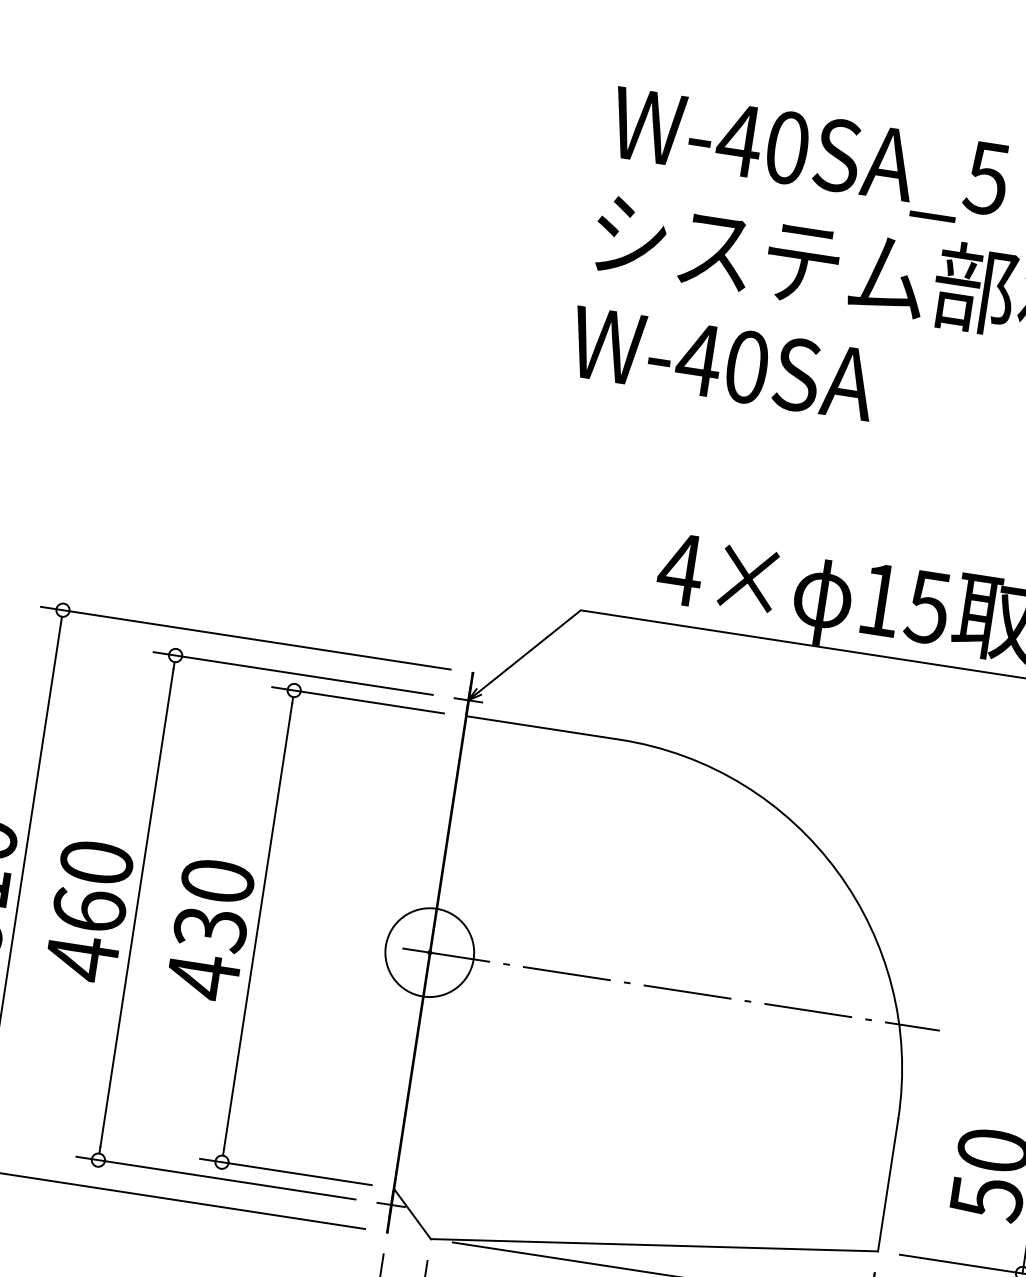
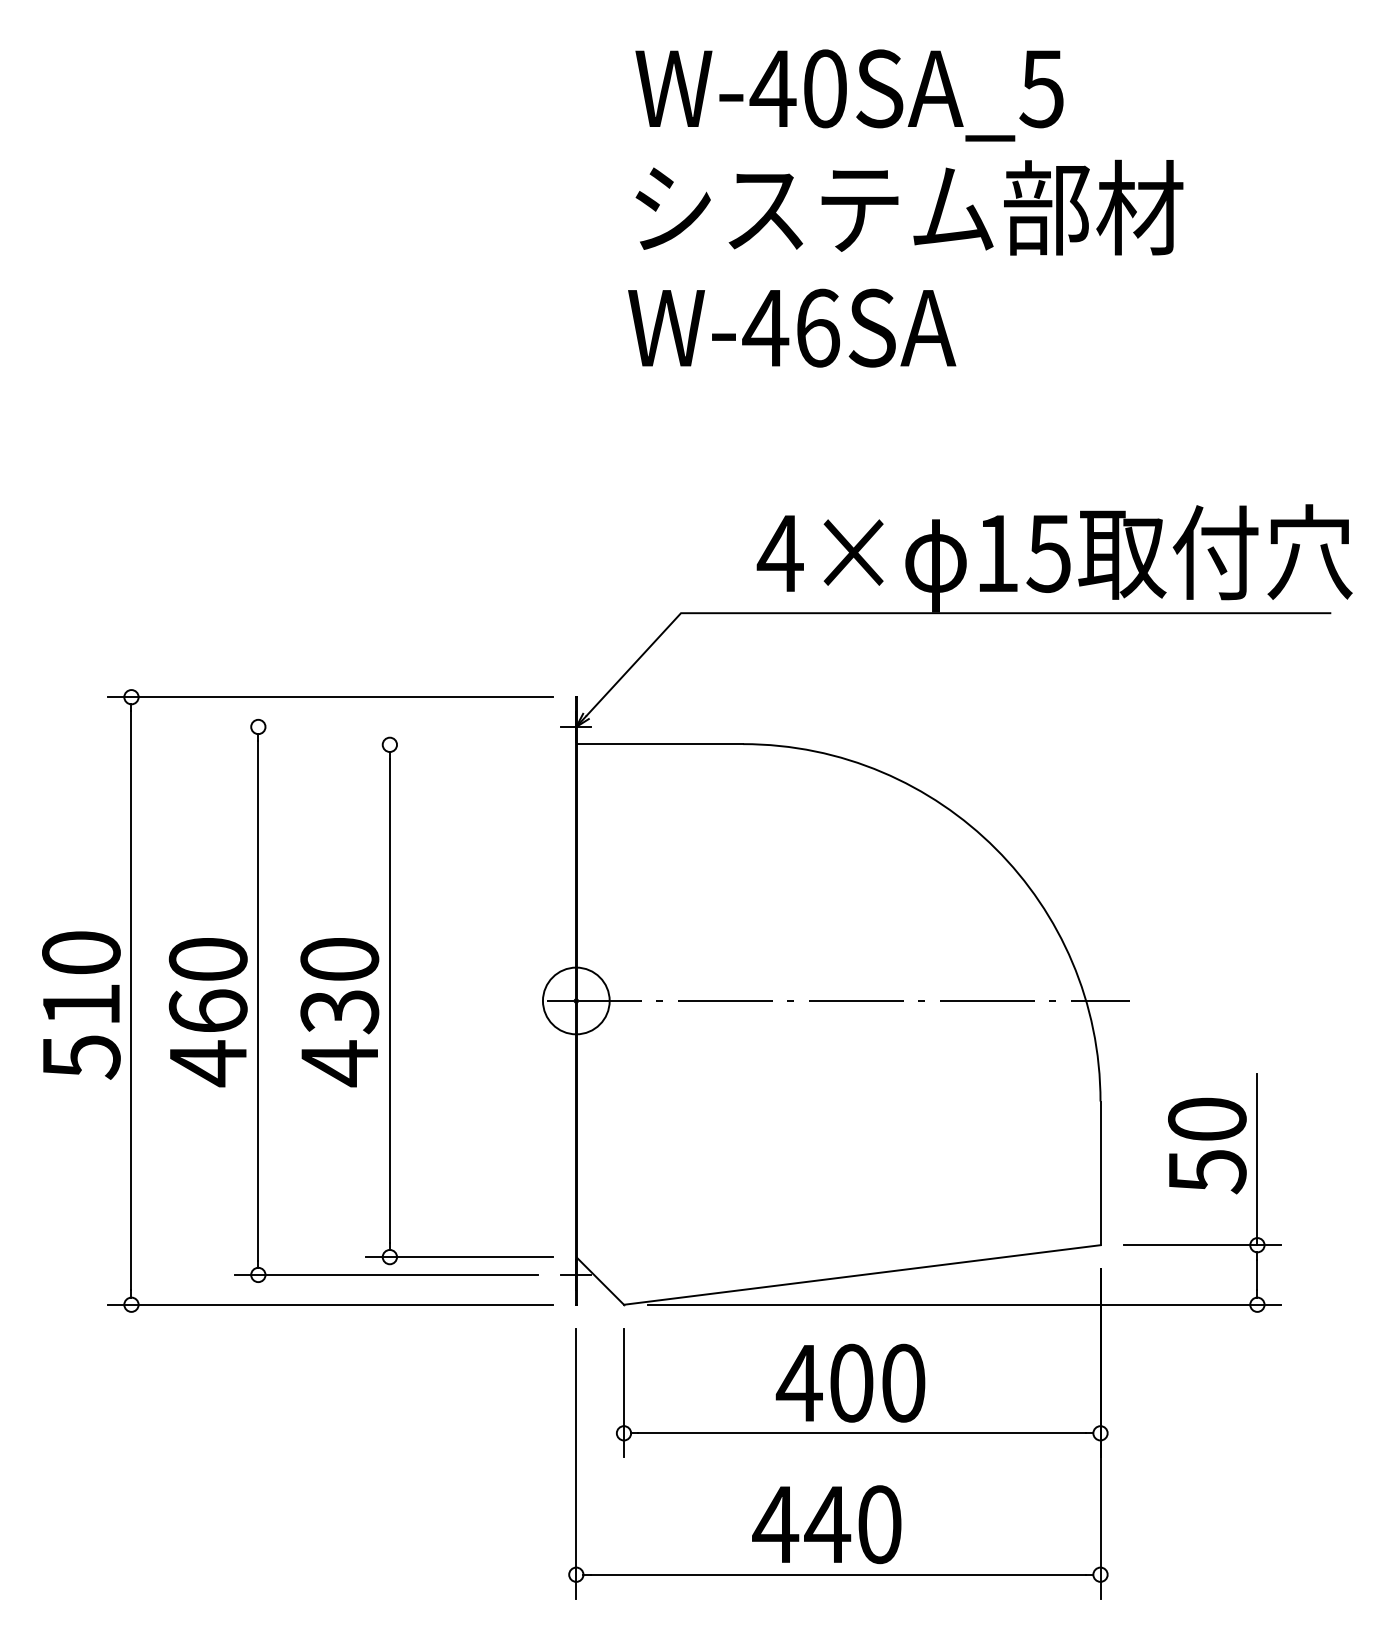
text: (747, 366) -> (818, 327), W-40SA -> W-46SA
line: (292, 673) -> (385, 726), removed
line: (358, 700) -> (459, 744), removed
circle: (429, 952) -> (575, 1000), size x0.7

